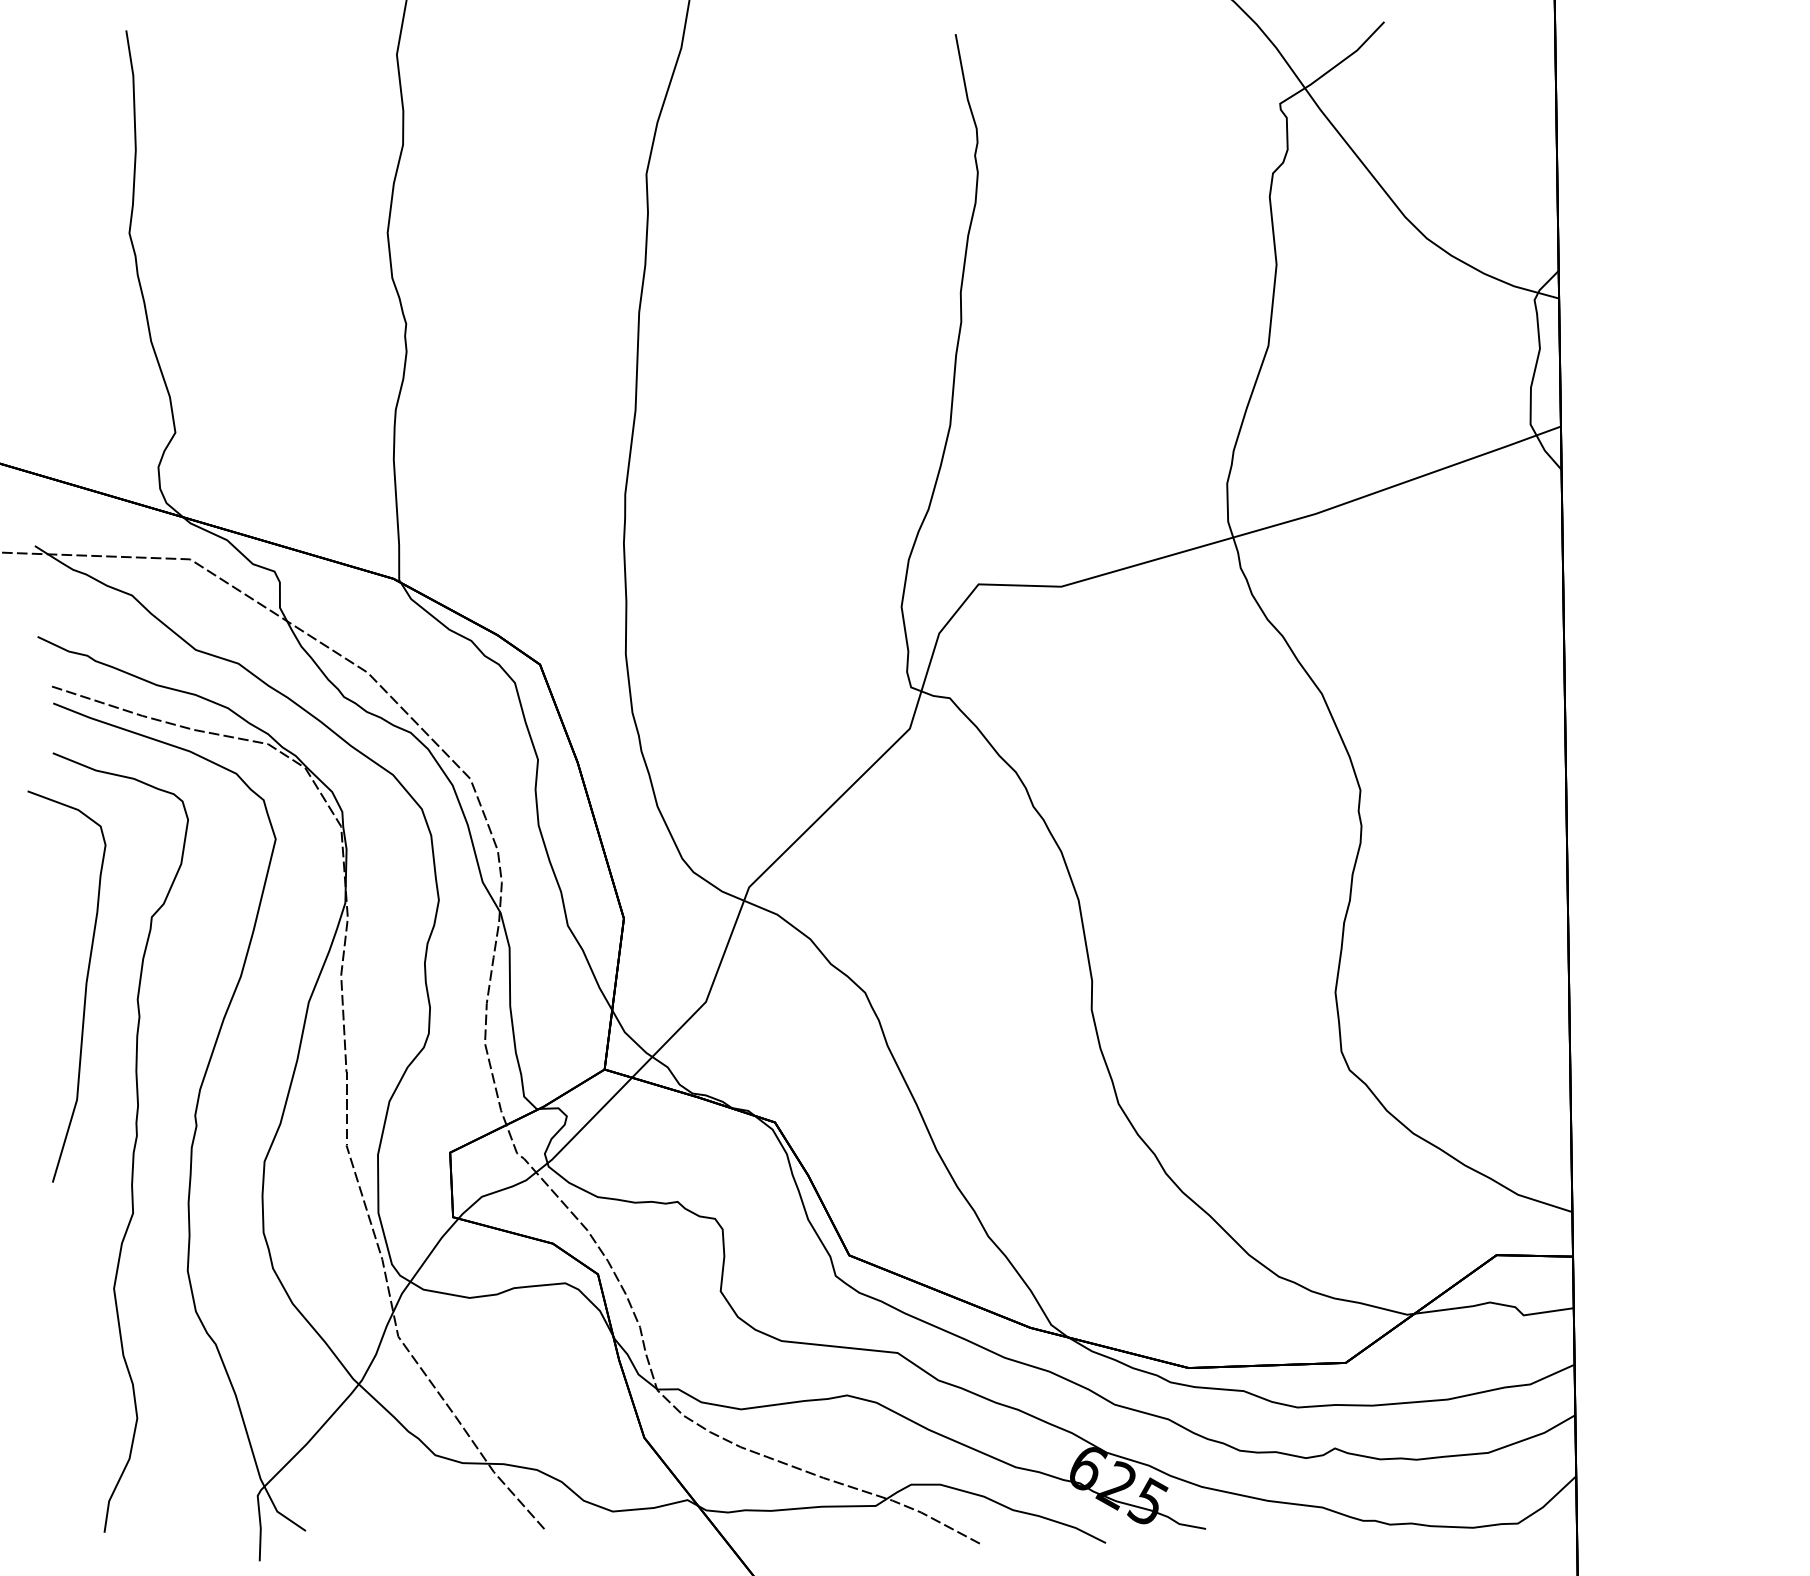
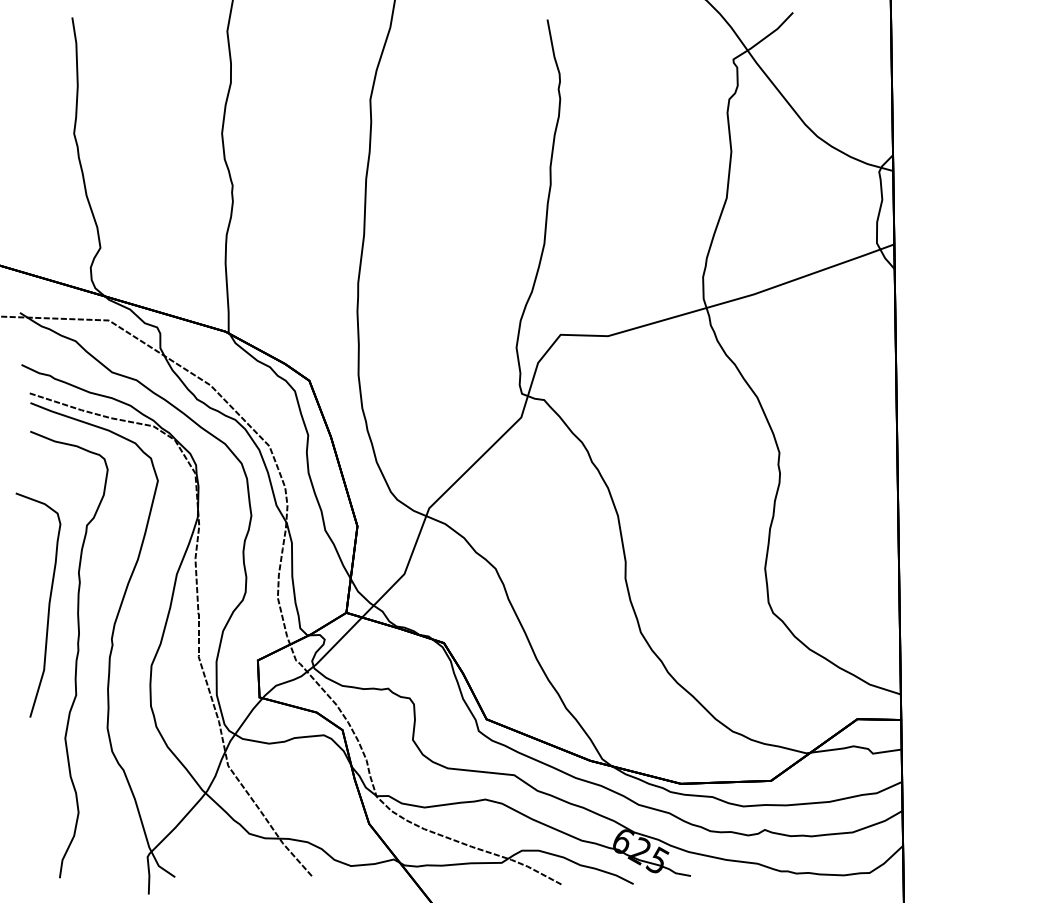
curve: (84, 985) -> (48, 604), moved

